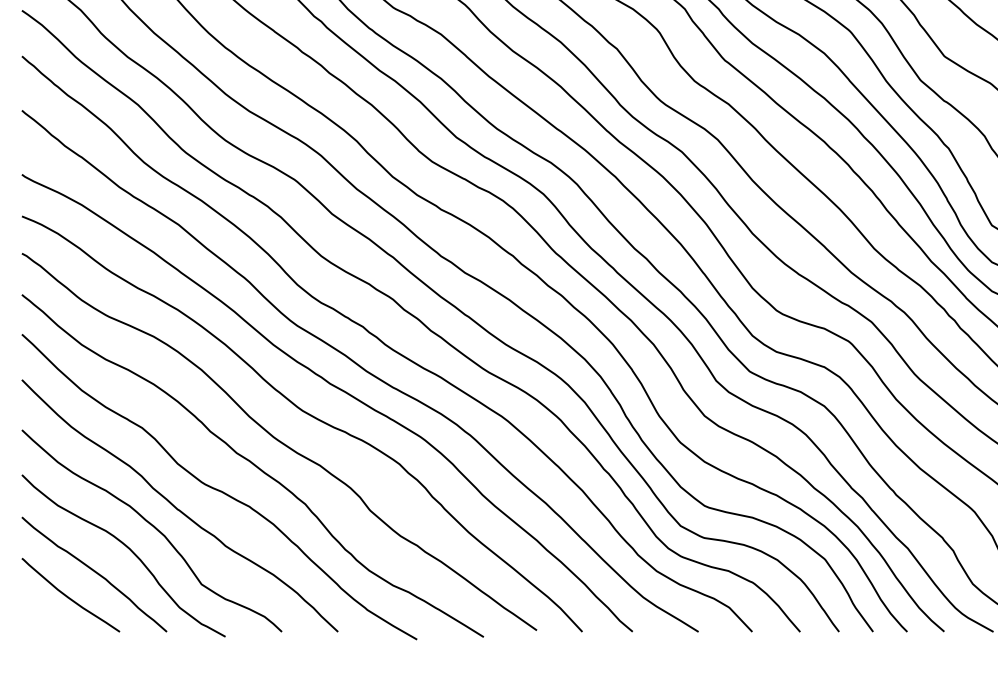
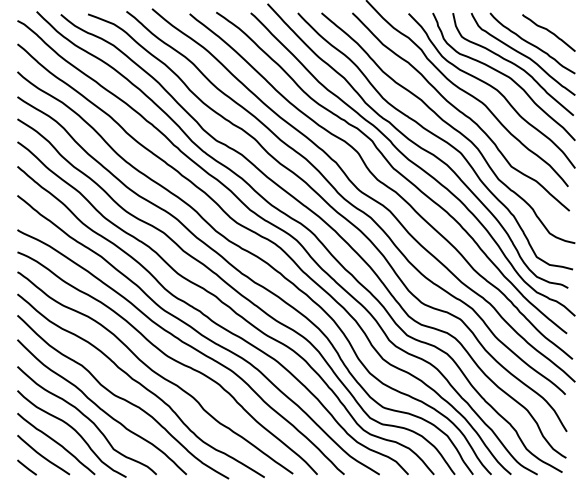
line: (38, 618) -> (26, 467), added

